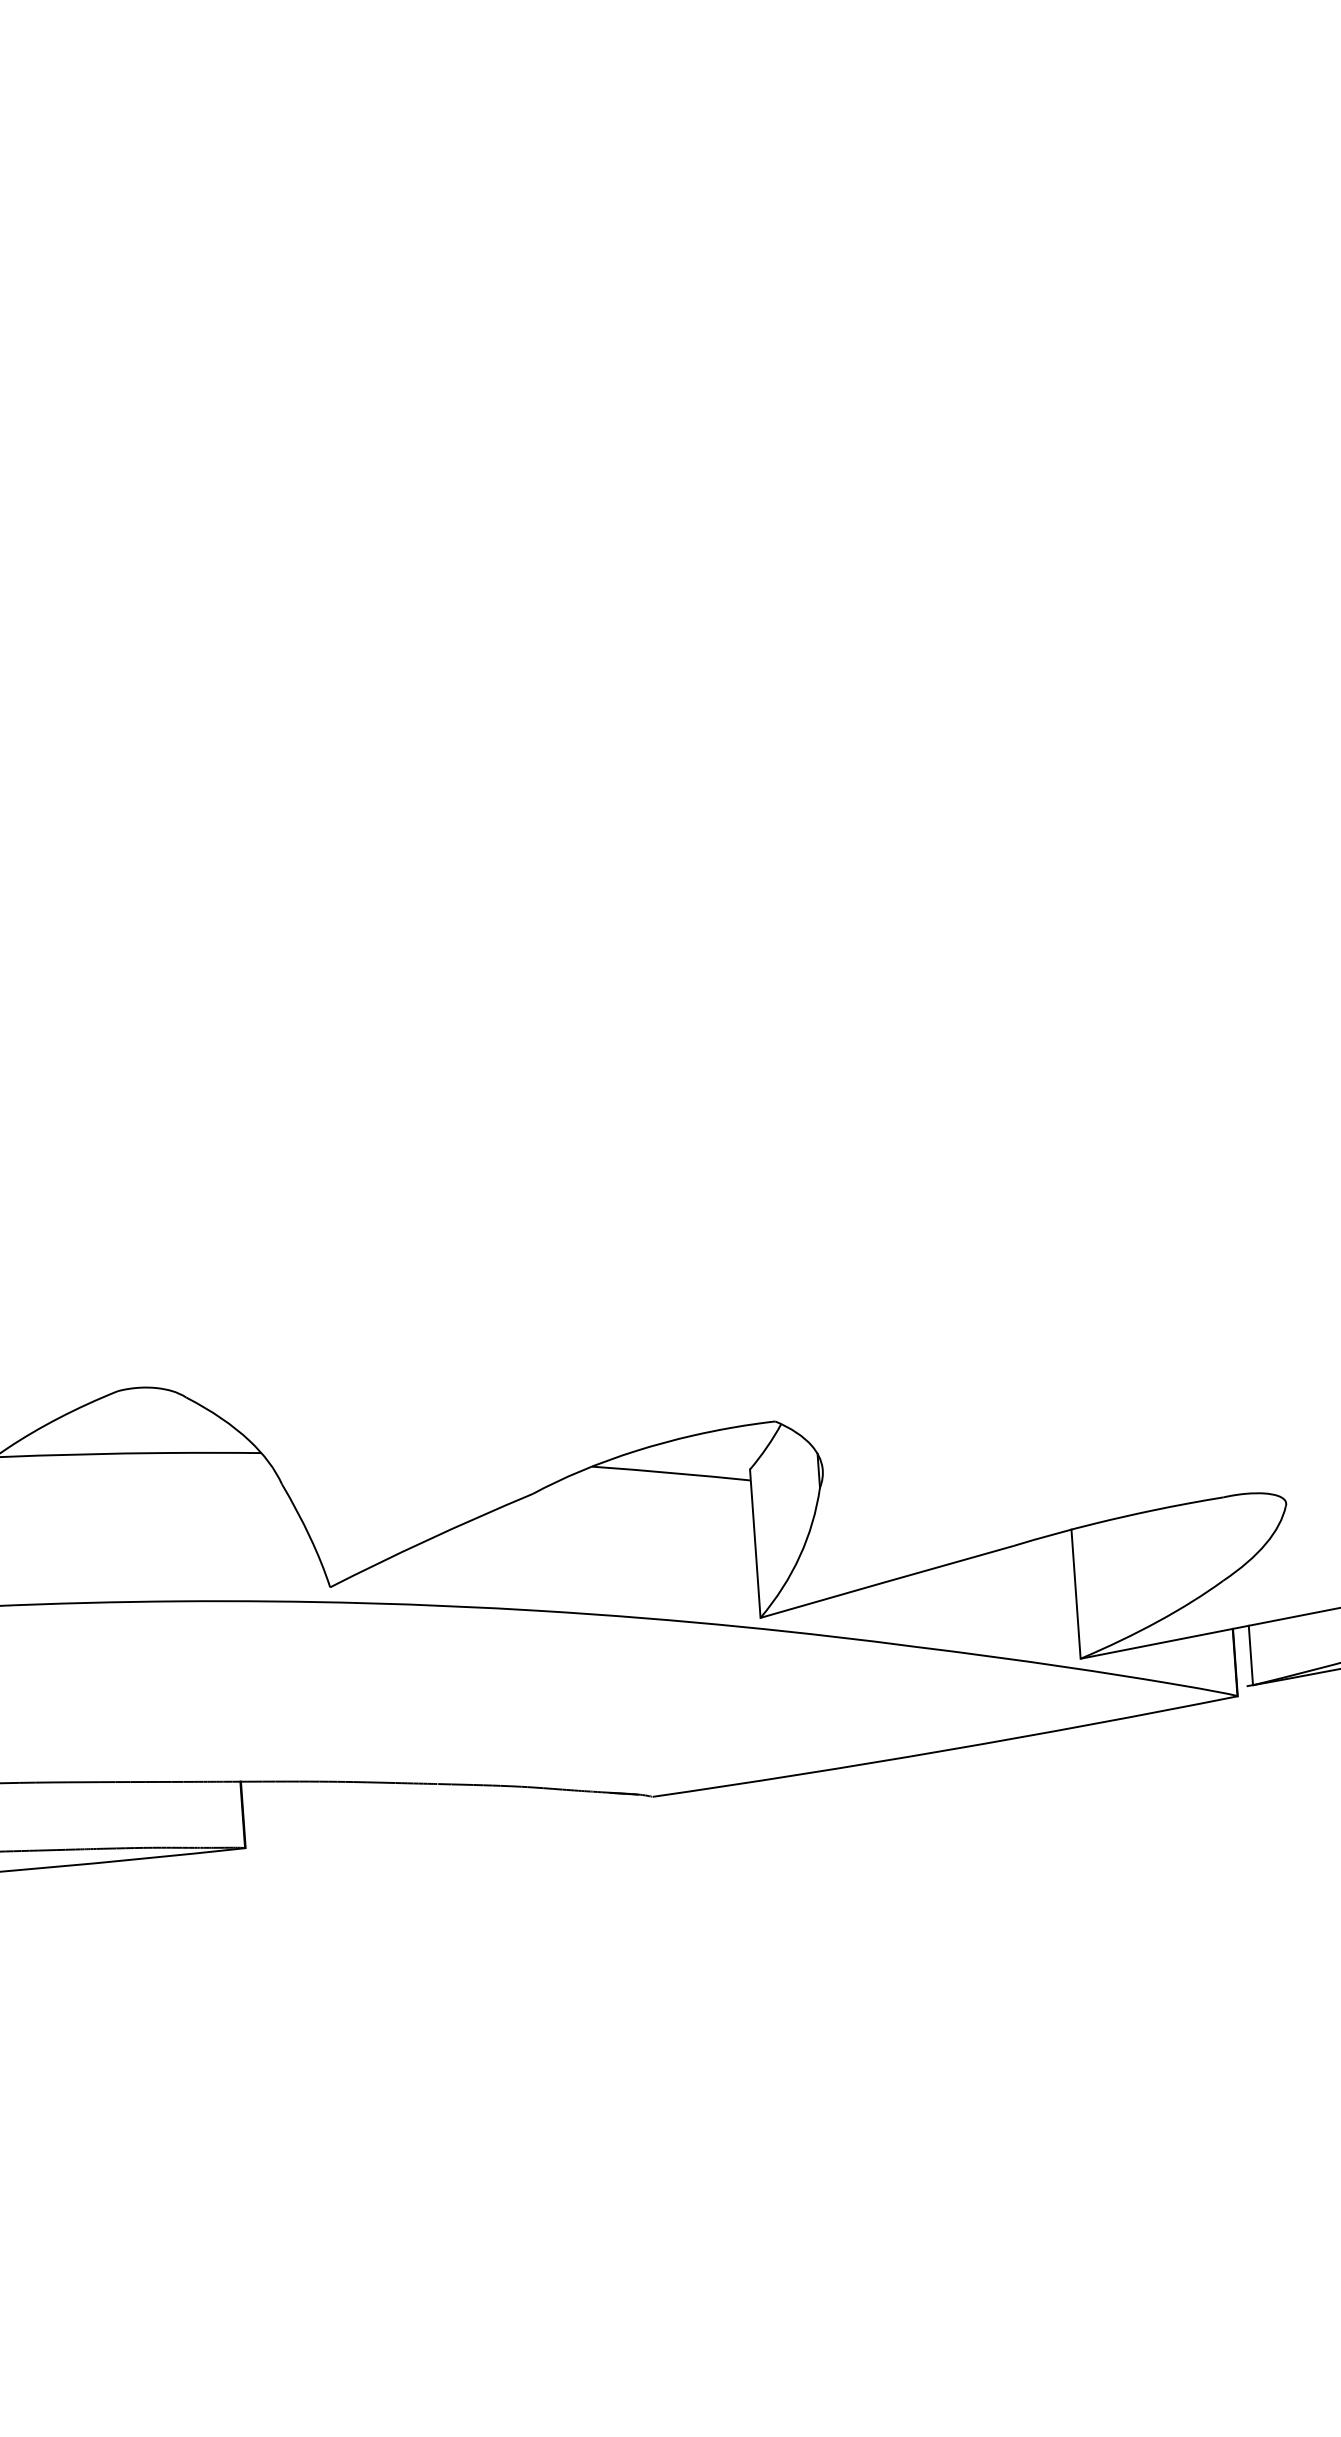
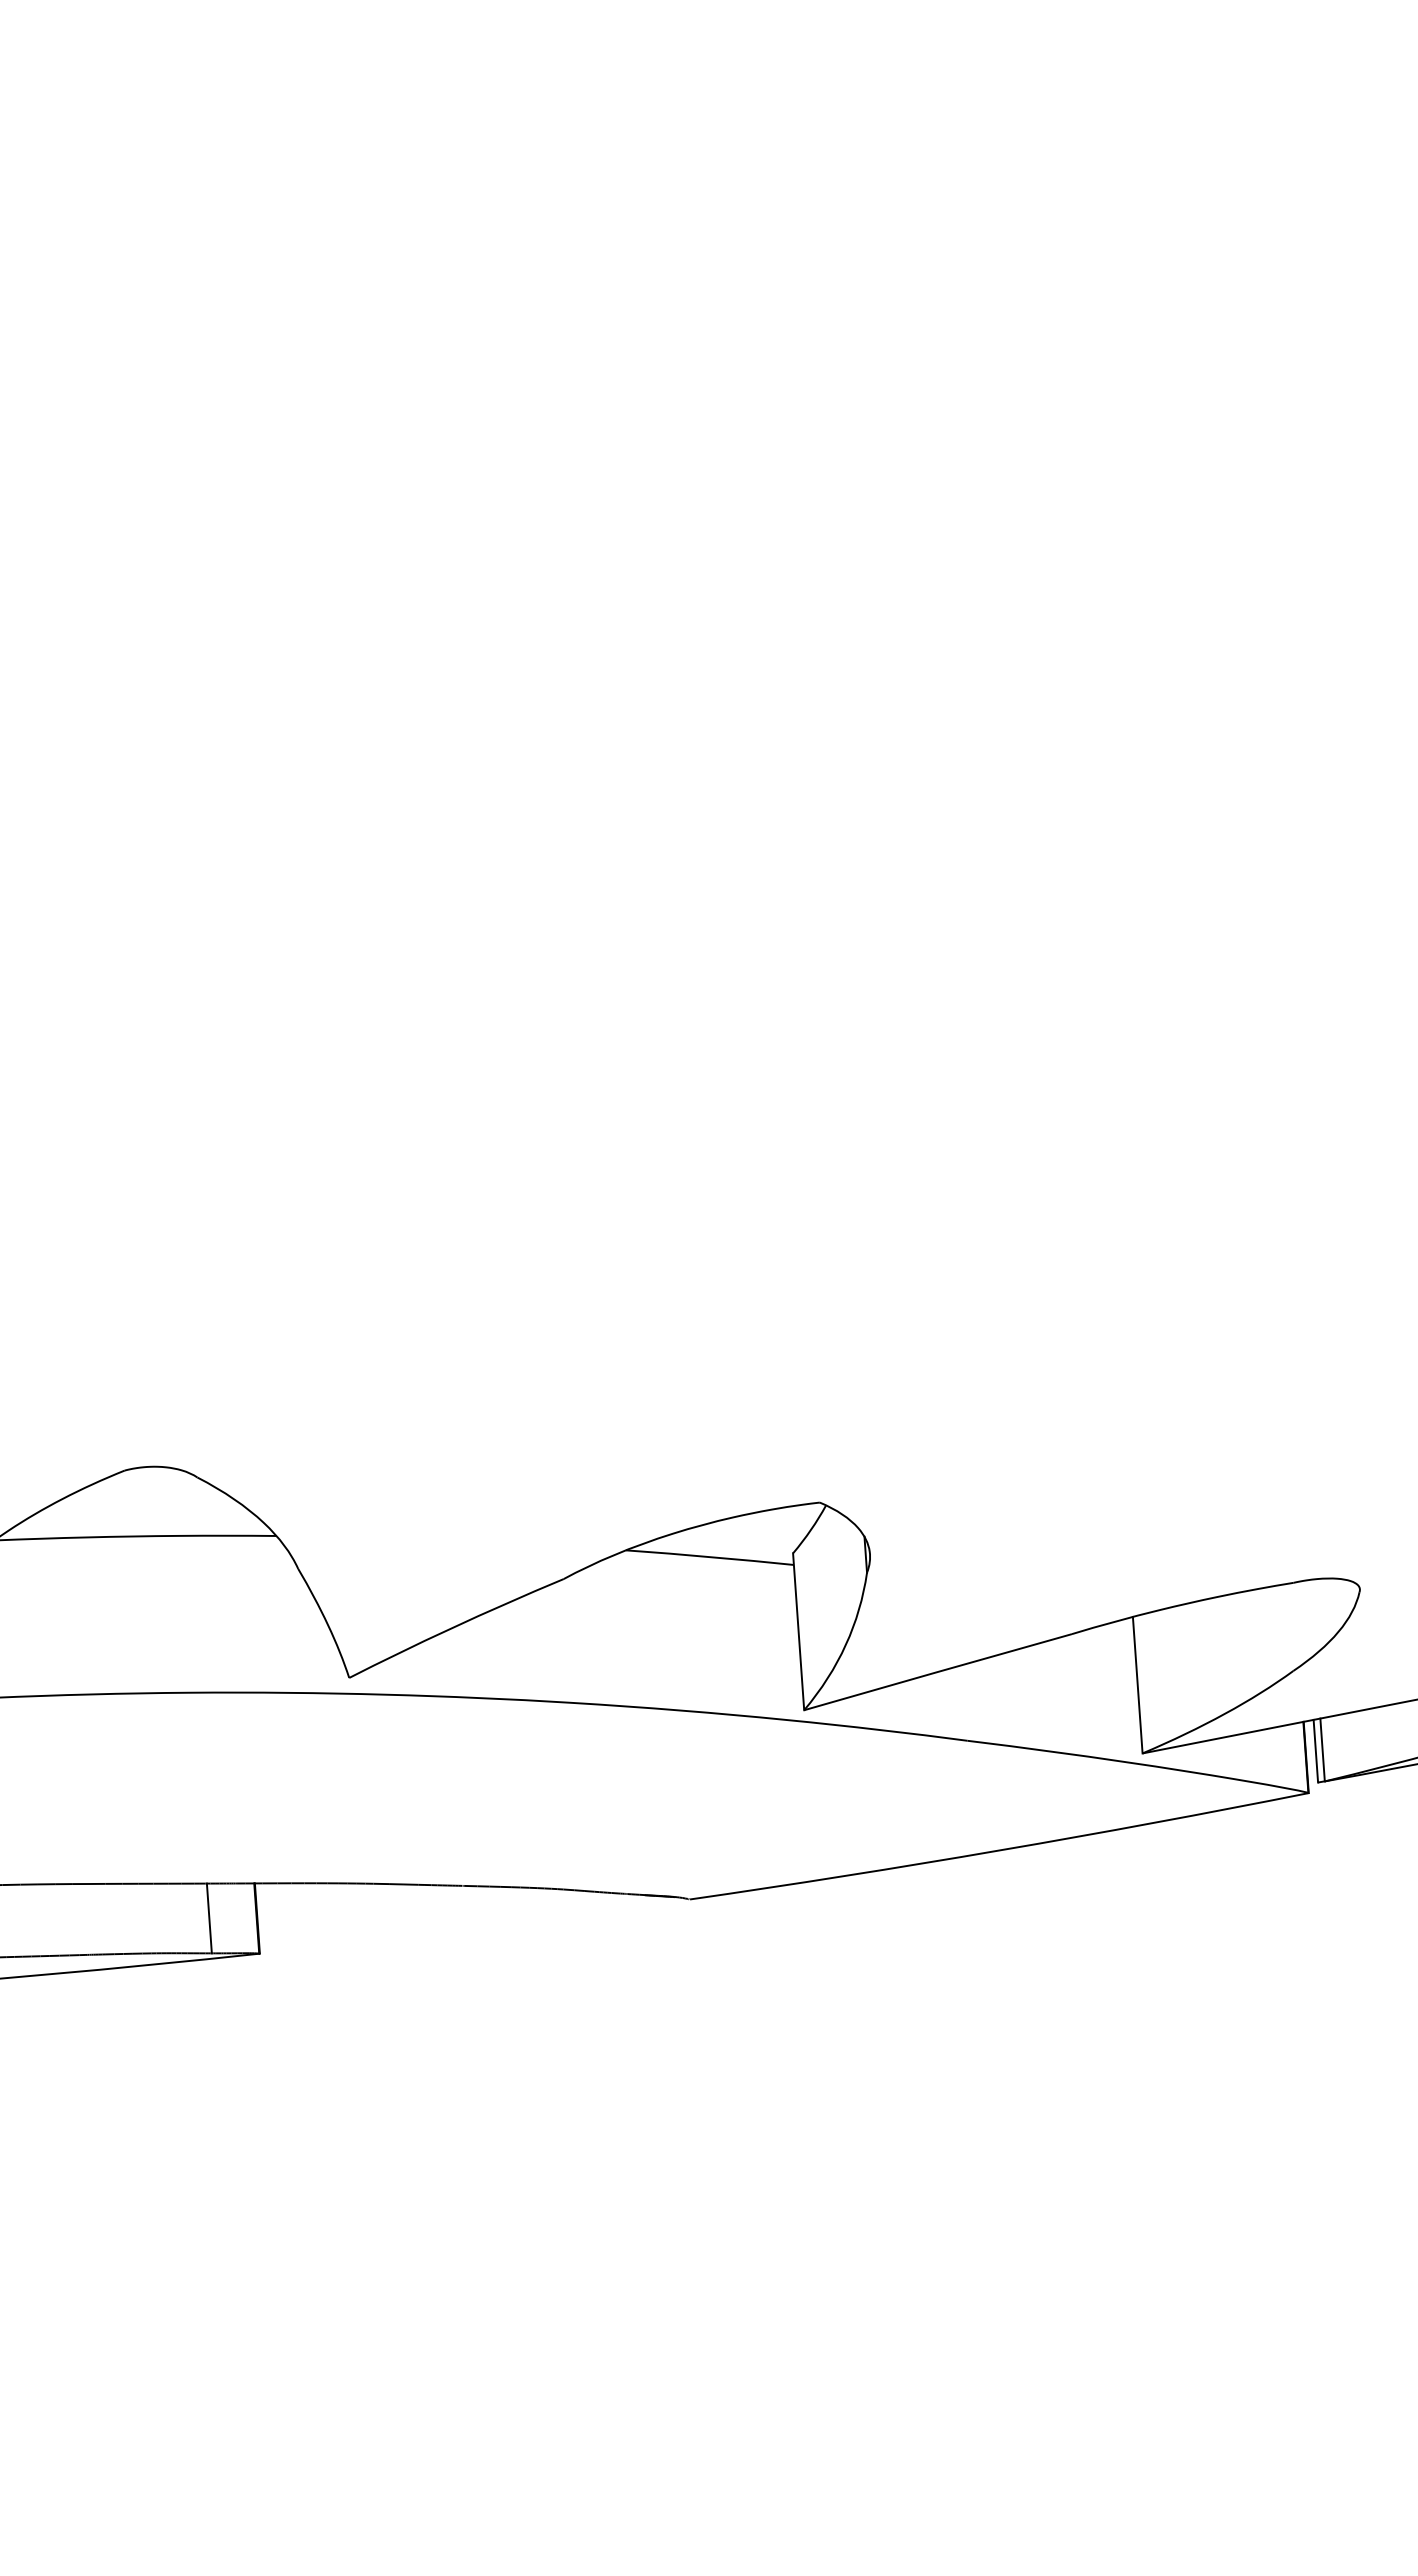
line: (1244, 1655) -> (1315, 1750), added
line: (197, 1814) -> (208, 1918), added

